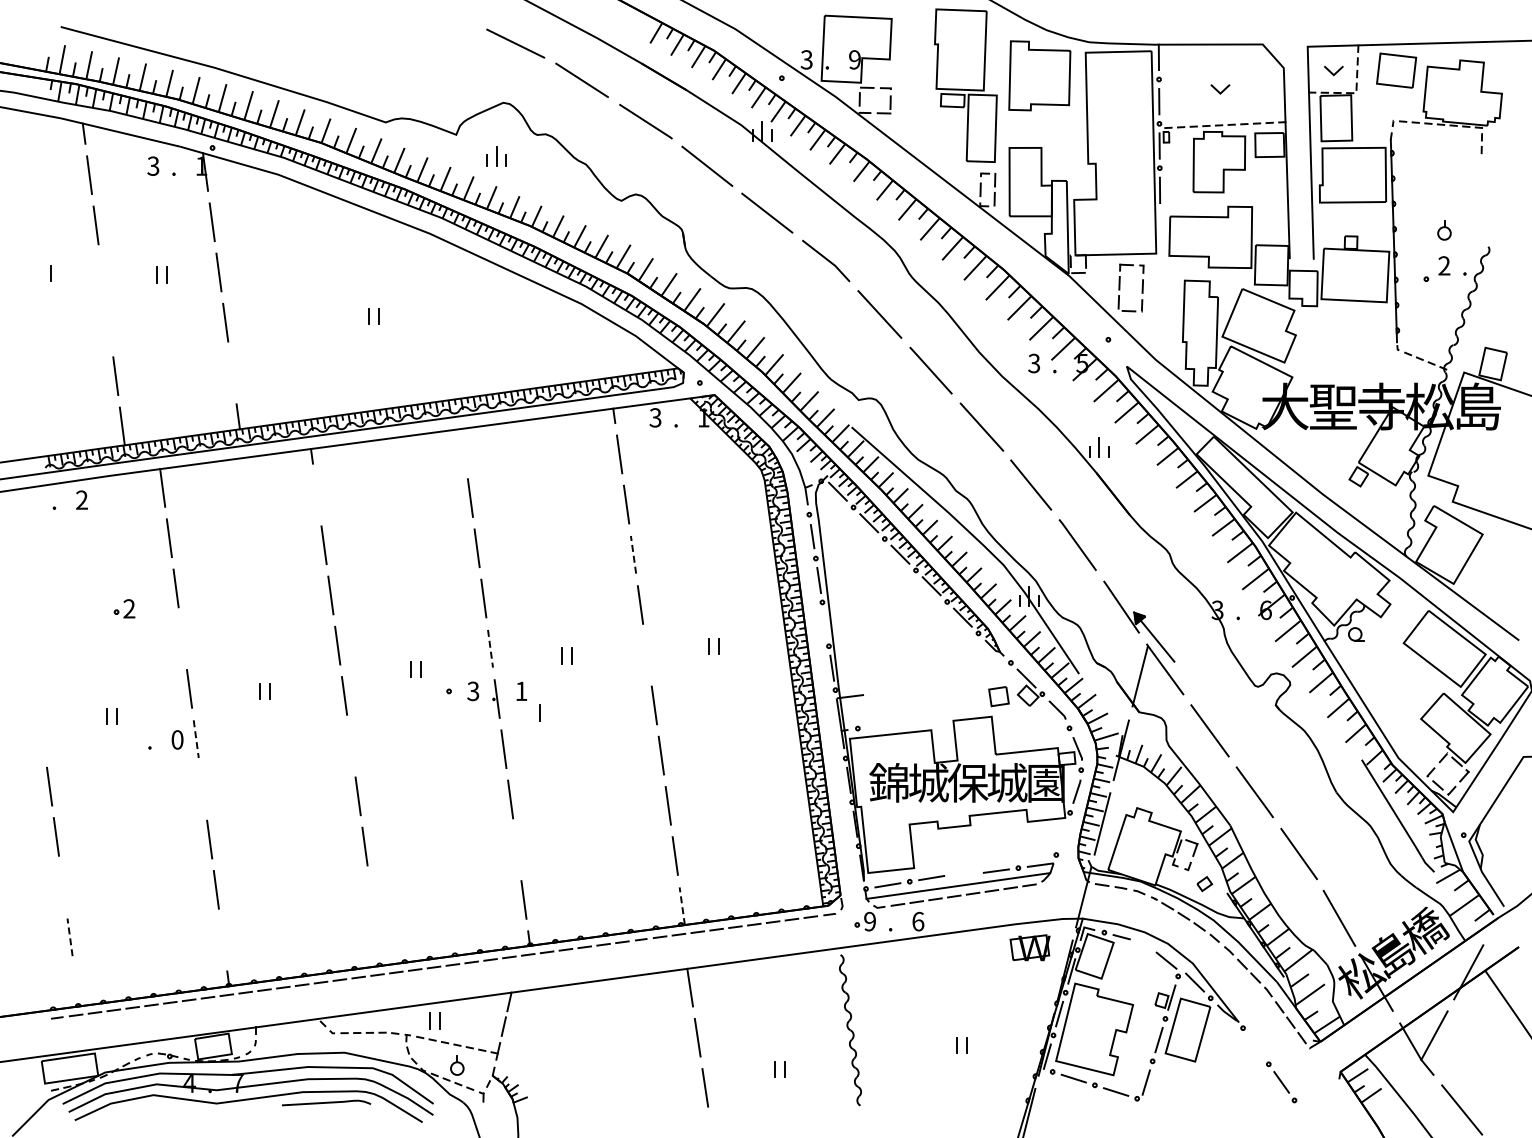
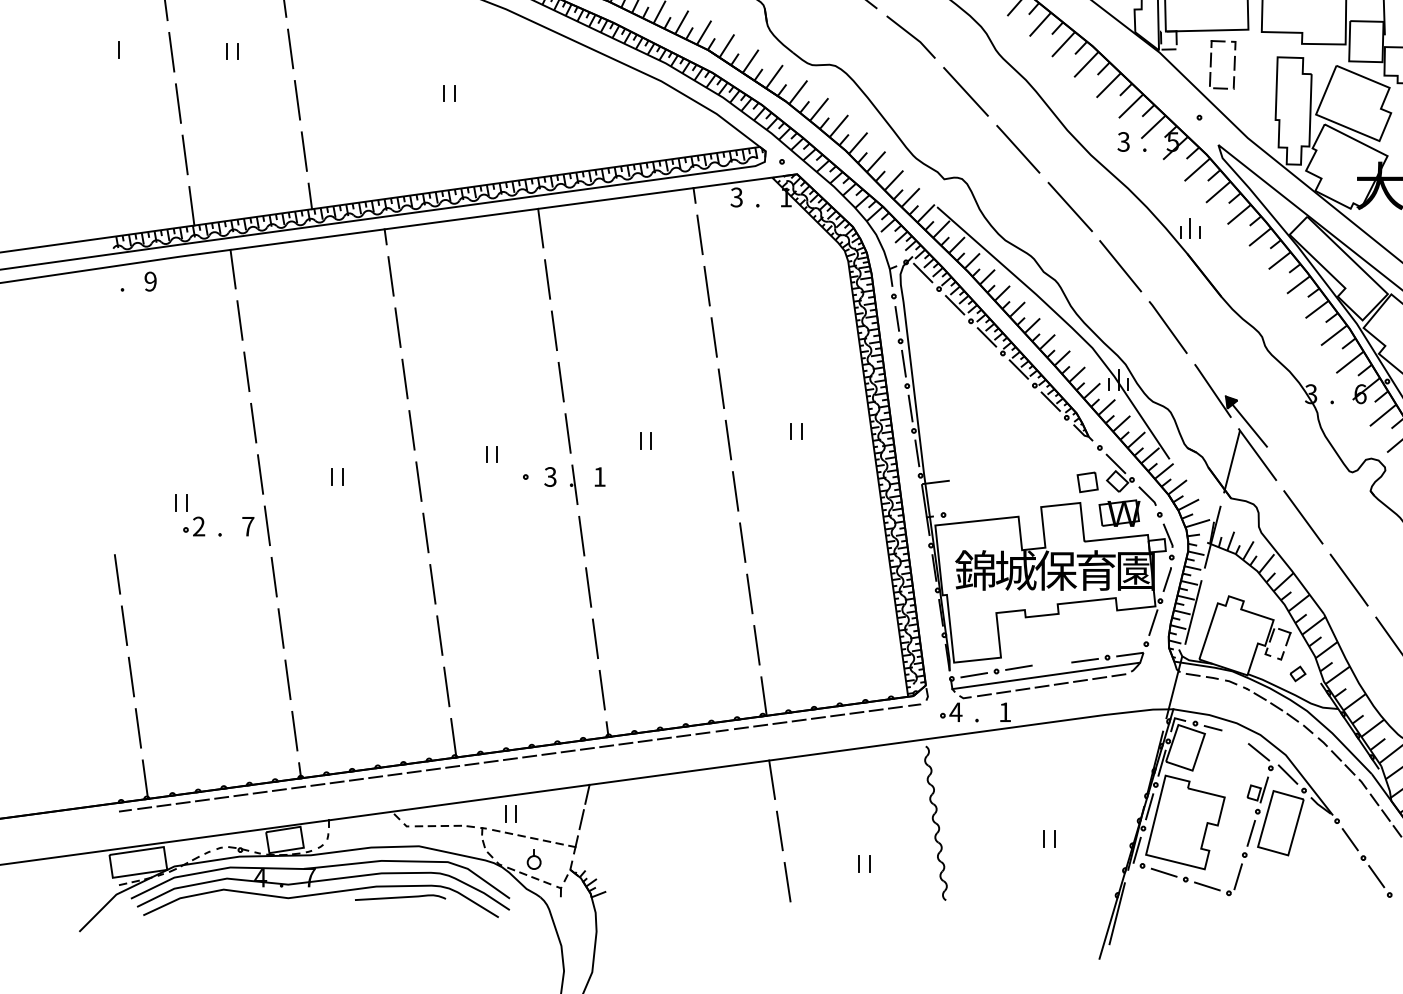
line: (102, 275) -> (171, 52), added
line: (108, 325) -> (177, 103), added
line: (231, 372) -> (303, 151), added
line: (463, 447) -> (540, 227), added
line: (316, 494) -> (390, 275), added
text: (81, 499) -> (150, 280), 2 -> 9
line: (633, 554) -> (714, 337), dashed -> solid
part: (124, 608) -> (194, 526), moved
line: (825, 623) -> (910, 407), added
line: (182, 638) -> (253, 422), added
line: (490, 649) -> (568, 434), dashed -> solid
line: (647, 655) -> (728, 440), added
line: (539, 712) -> (618, 498), removed
text: (177, 739) -> (248, 526), 0 -> 7
line: (196, 739) -> (267, 526), dashed -> solid
line: (350, 745) -> (425, 532), added
text: (1007, 782) -> (1096, 570), 城 -> 育
line: (202, 789) -> (273, 577), added
line: (1063, 833) -> (1153, 622), added
line: (516, 849) -> (594, 638), added
line: (62, 886) -> (130, 676), added
line: (371, 896) -> (446, 686), added
line: (682, 905) -> (764, 695), dashed -> solid
text: (869, 921) -> (955, 712), 9 -> 4
text: (918, 921) -> (1005, 712), 6 -> 1
line: (70, 936) -> (138, 727), dashed -> solid
line: (222, 939) -> (294, 730), added
line: (378, 946) -> (453, 737), added
part: (1029, 947) -> (1118, 512), moved
line: (76, 987) -> (145, 779), added
line: (1255, 1045) -> (1349, 838), added

